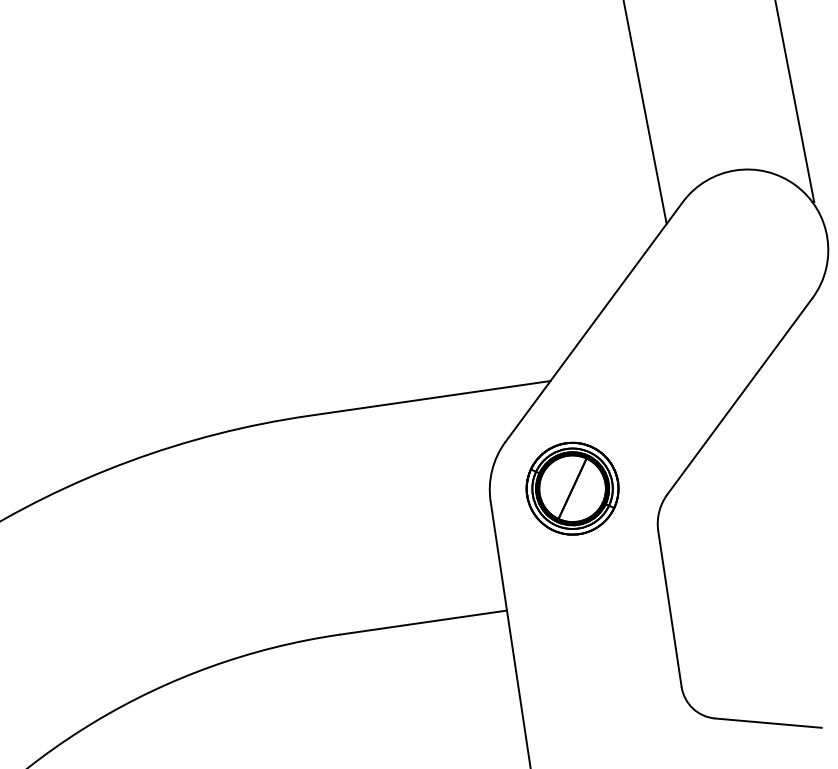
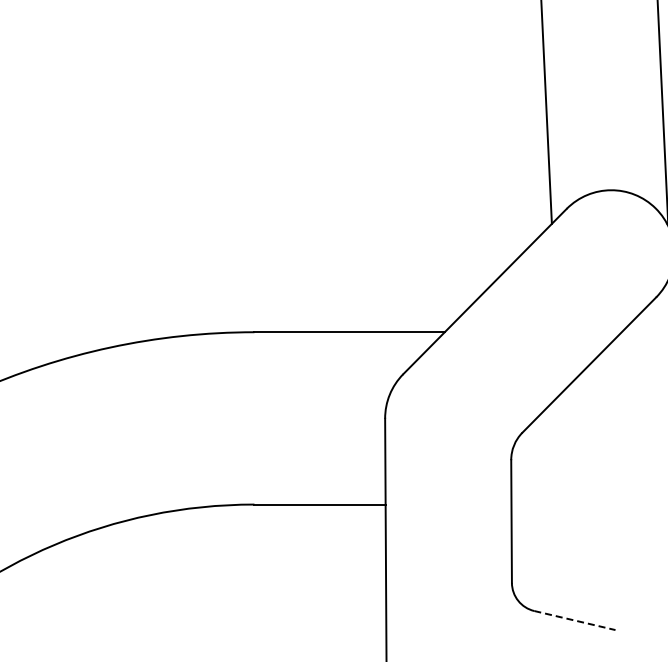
part: (573, 488) -> (450, 417), removed
line: (767, 723) -> (574, 620), solid -> dashed

